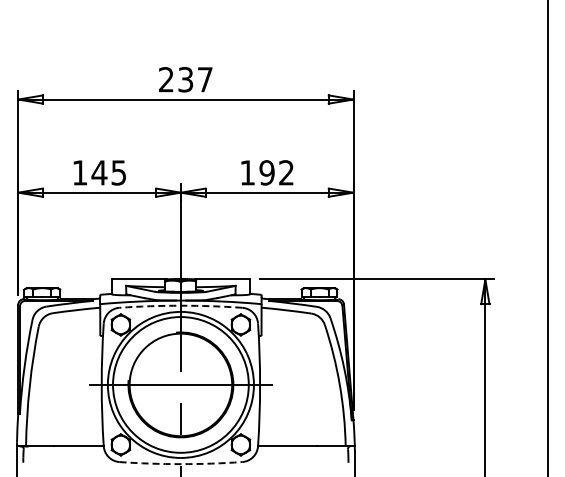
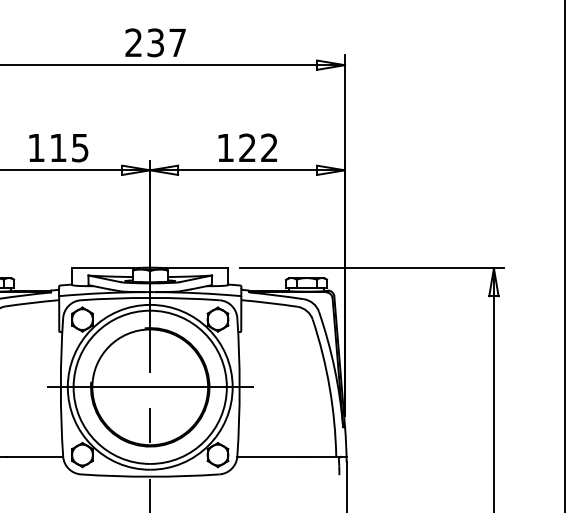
text: (99, 172) -> (58, 147), 145 -> 115
text: (266, 172) -> (246, 147), 192 -> 122
arc: (180, 305) -> (149, 297), dashed -> solid
arc: (180, 464) -> (149, 477), dashed -> solid

